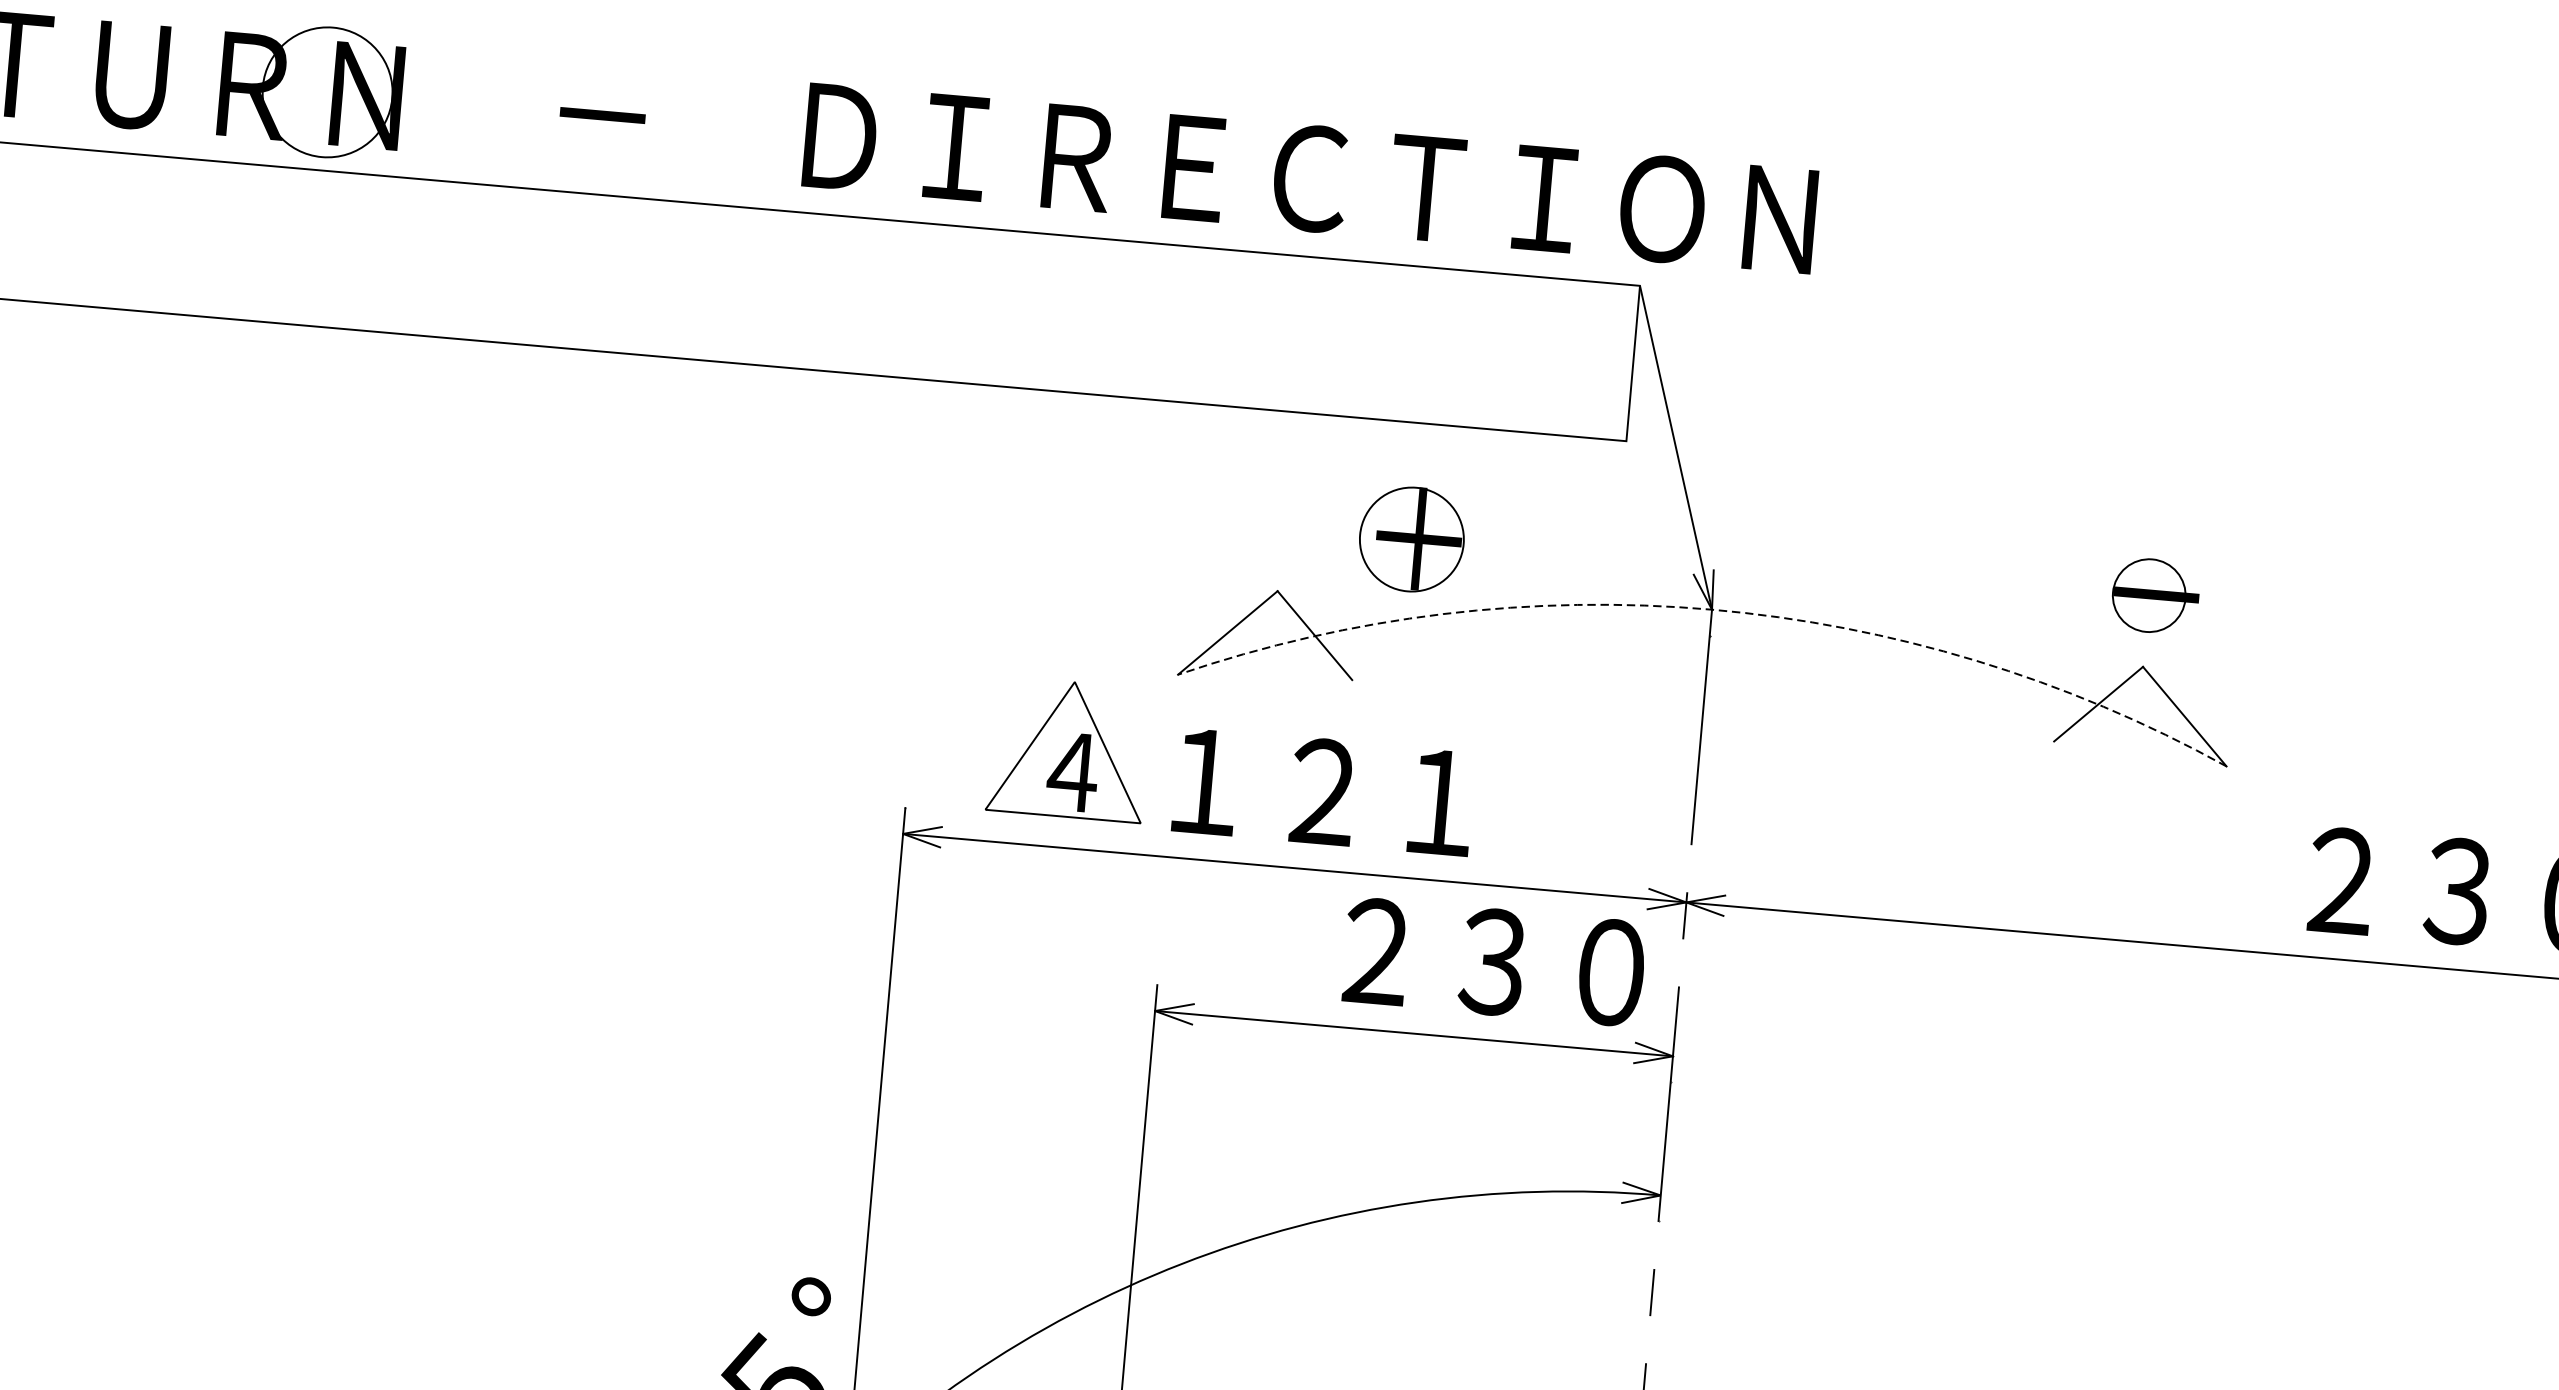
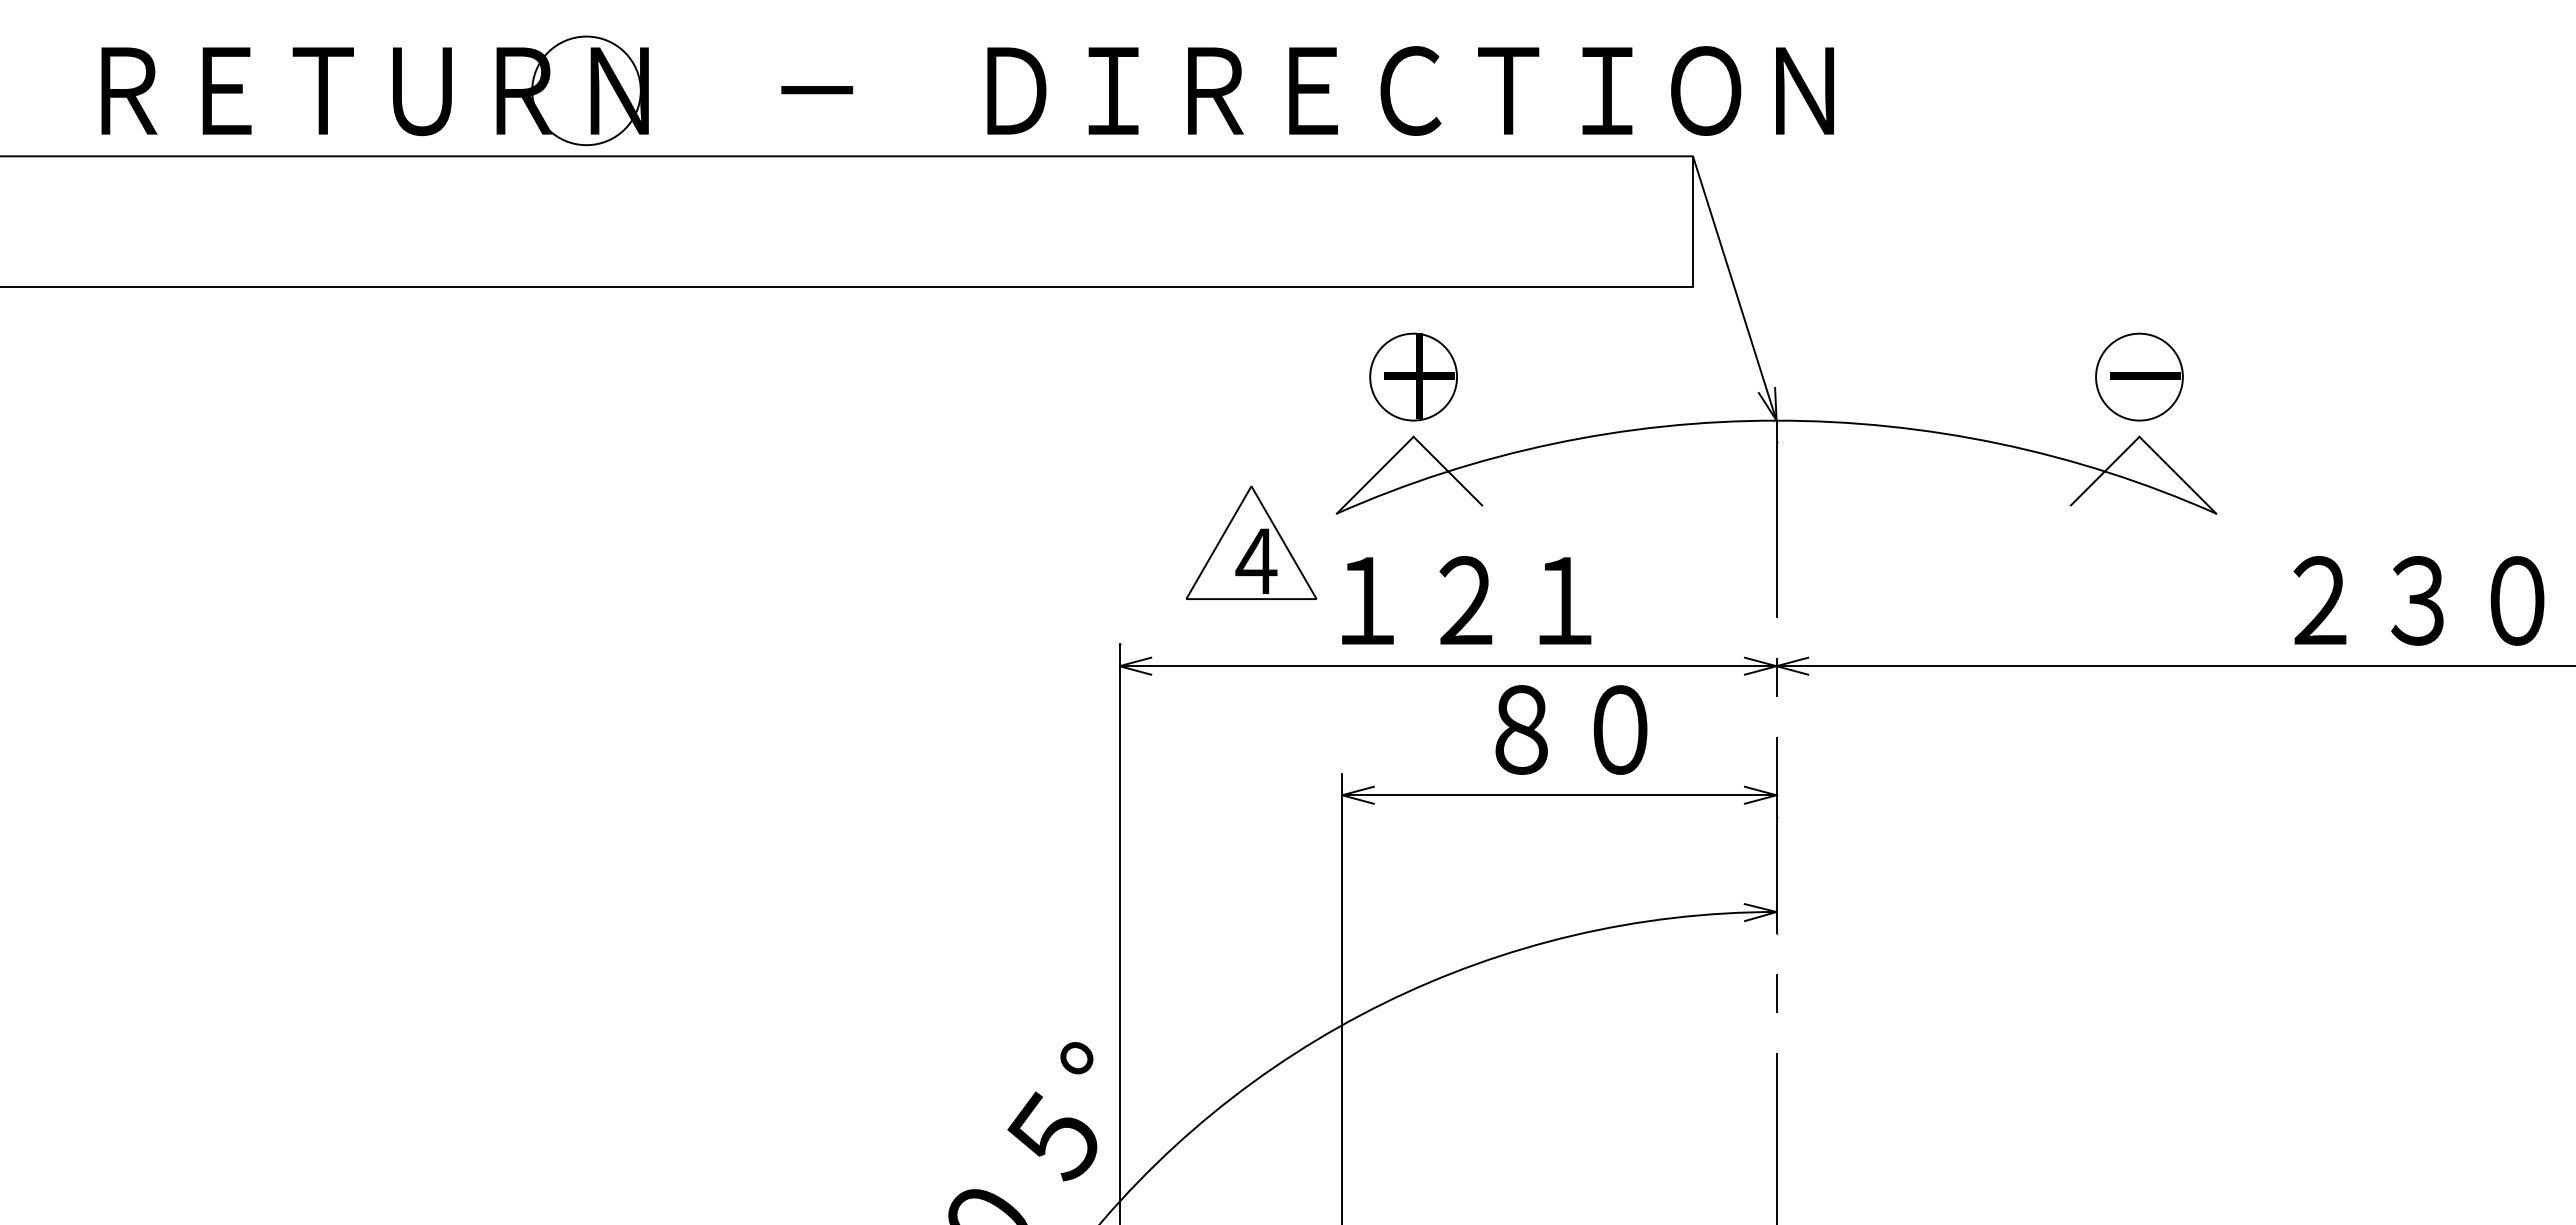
part: (1411, 538) -> (1413, 376), moved
circle: (2149, 594) -> (2139, 376), size x1.43
arc: (1711, 609) -> (1776, 420), dashed -> solid
part: (1069, 749) -> (1251, 542), moved
text: (1493, 961) -> (1620, 729), ２３０ -> ８０

